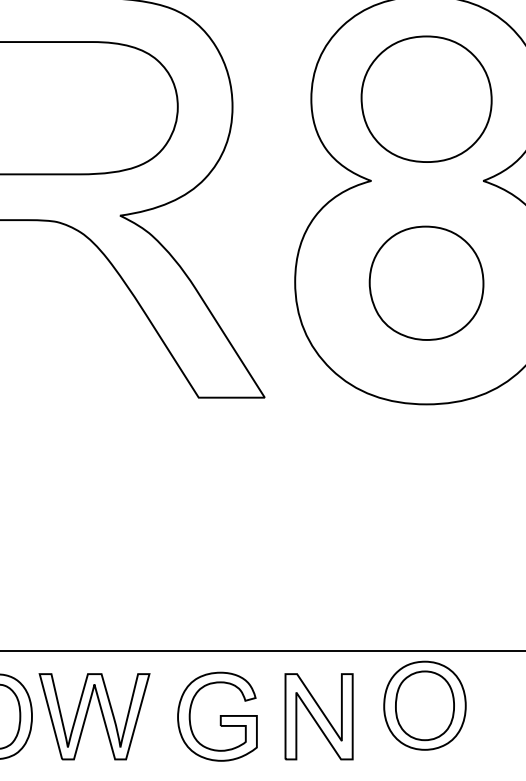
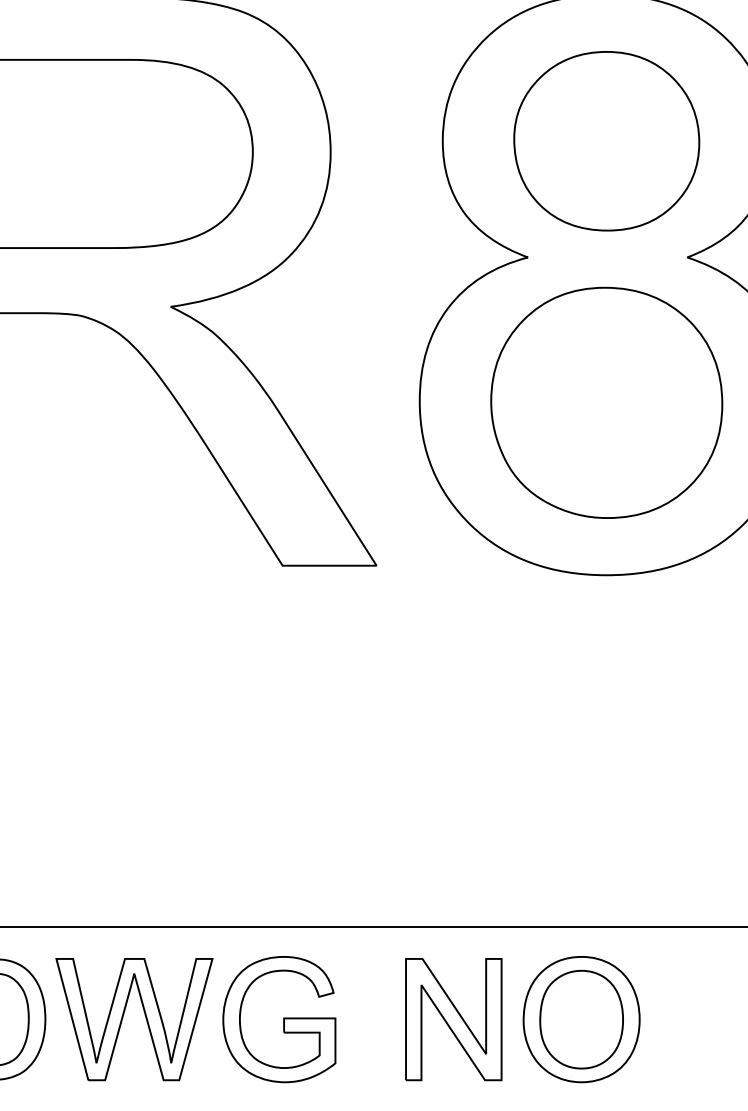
part: (426, 283) -> (606, 403), size x1.43
part: (424, 705) -> (580, 1019), moved
part: (217, 716) -> (279, 1019), moved

